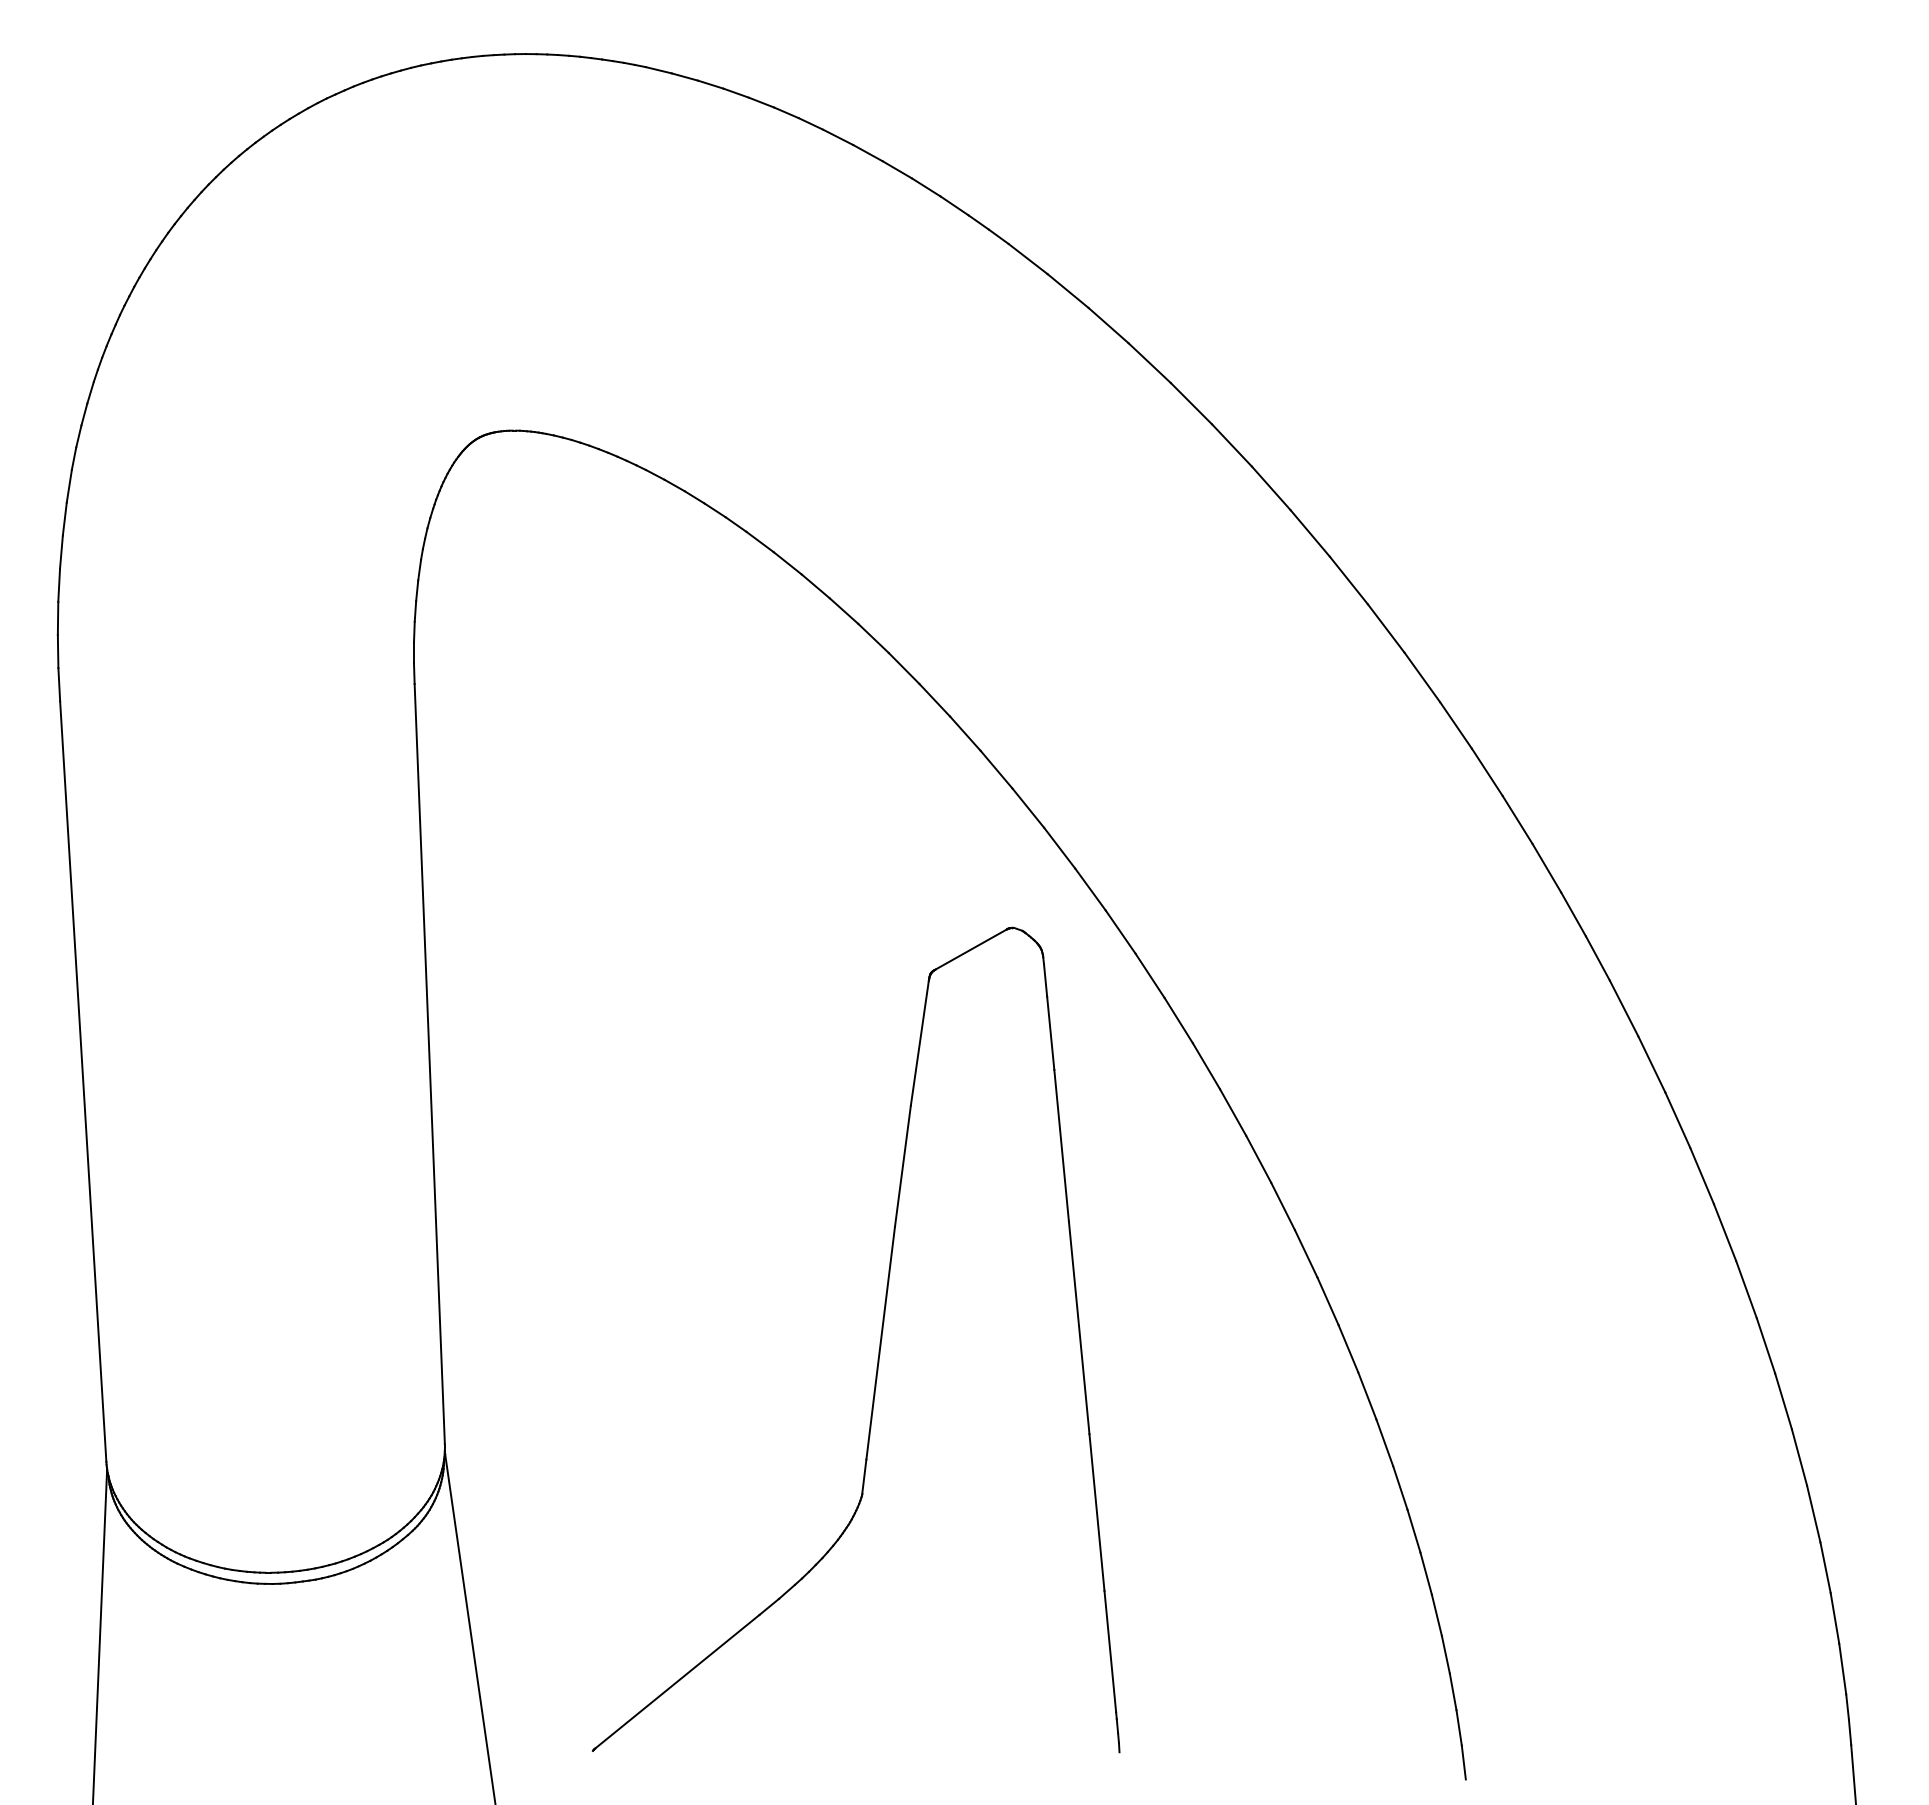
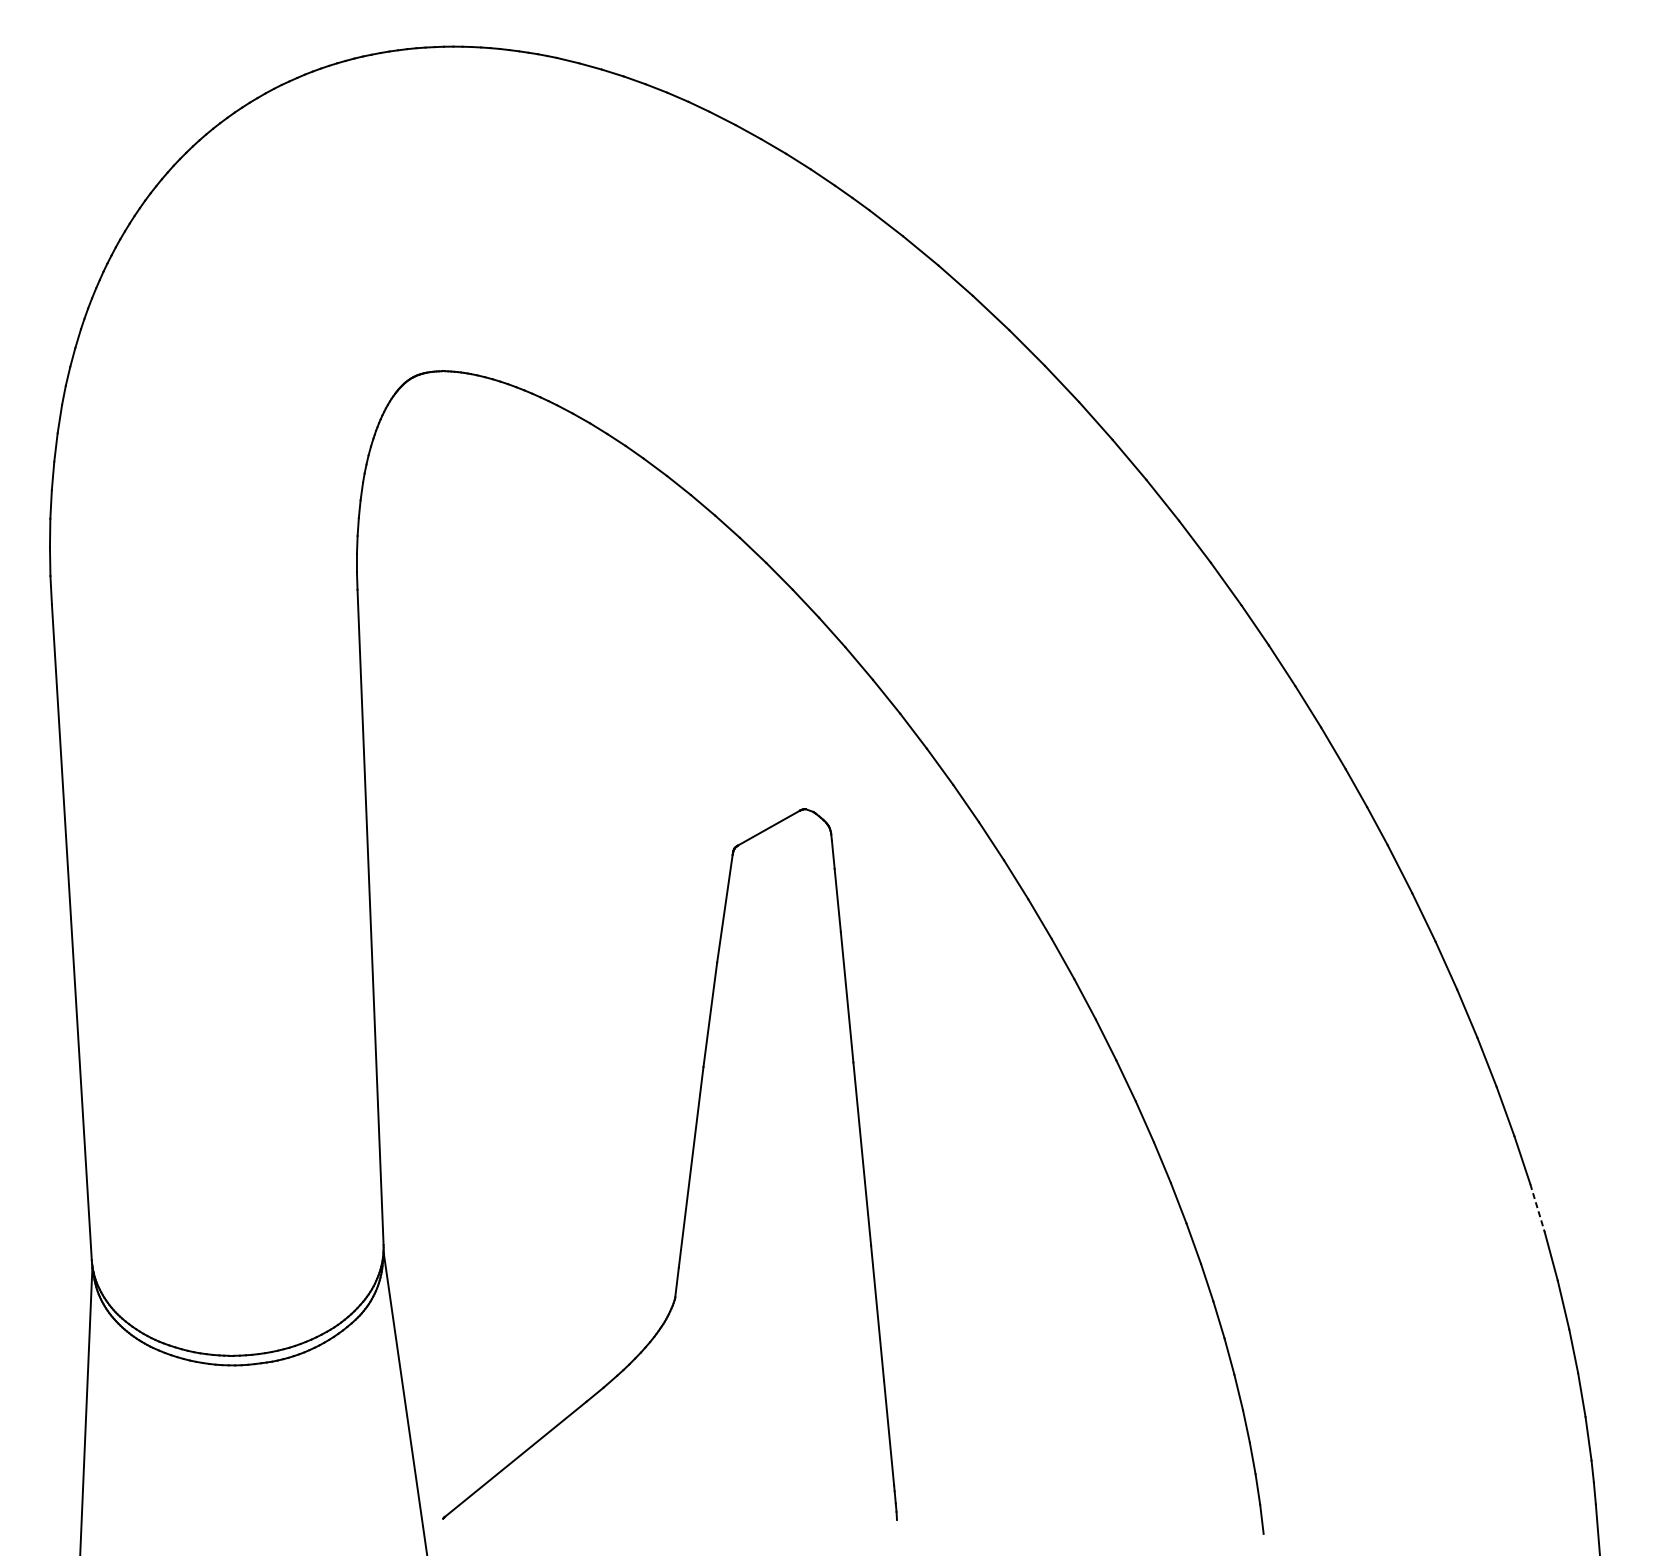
part: (879, 1342) -> (690, 1166), moved
line: (1783, 1401) -> (1537, 1208), solid -> dashed

